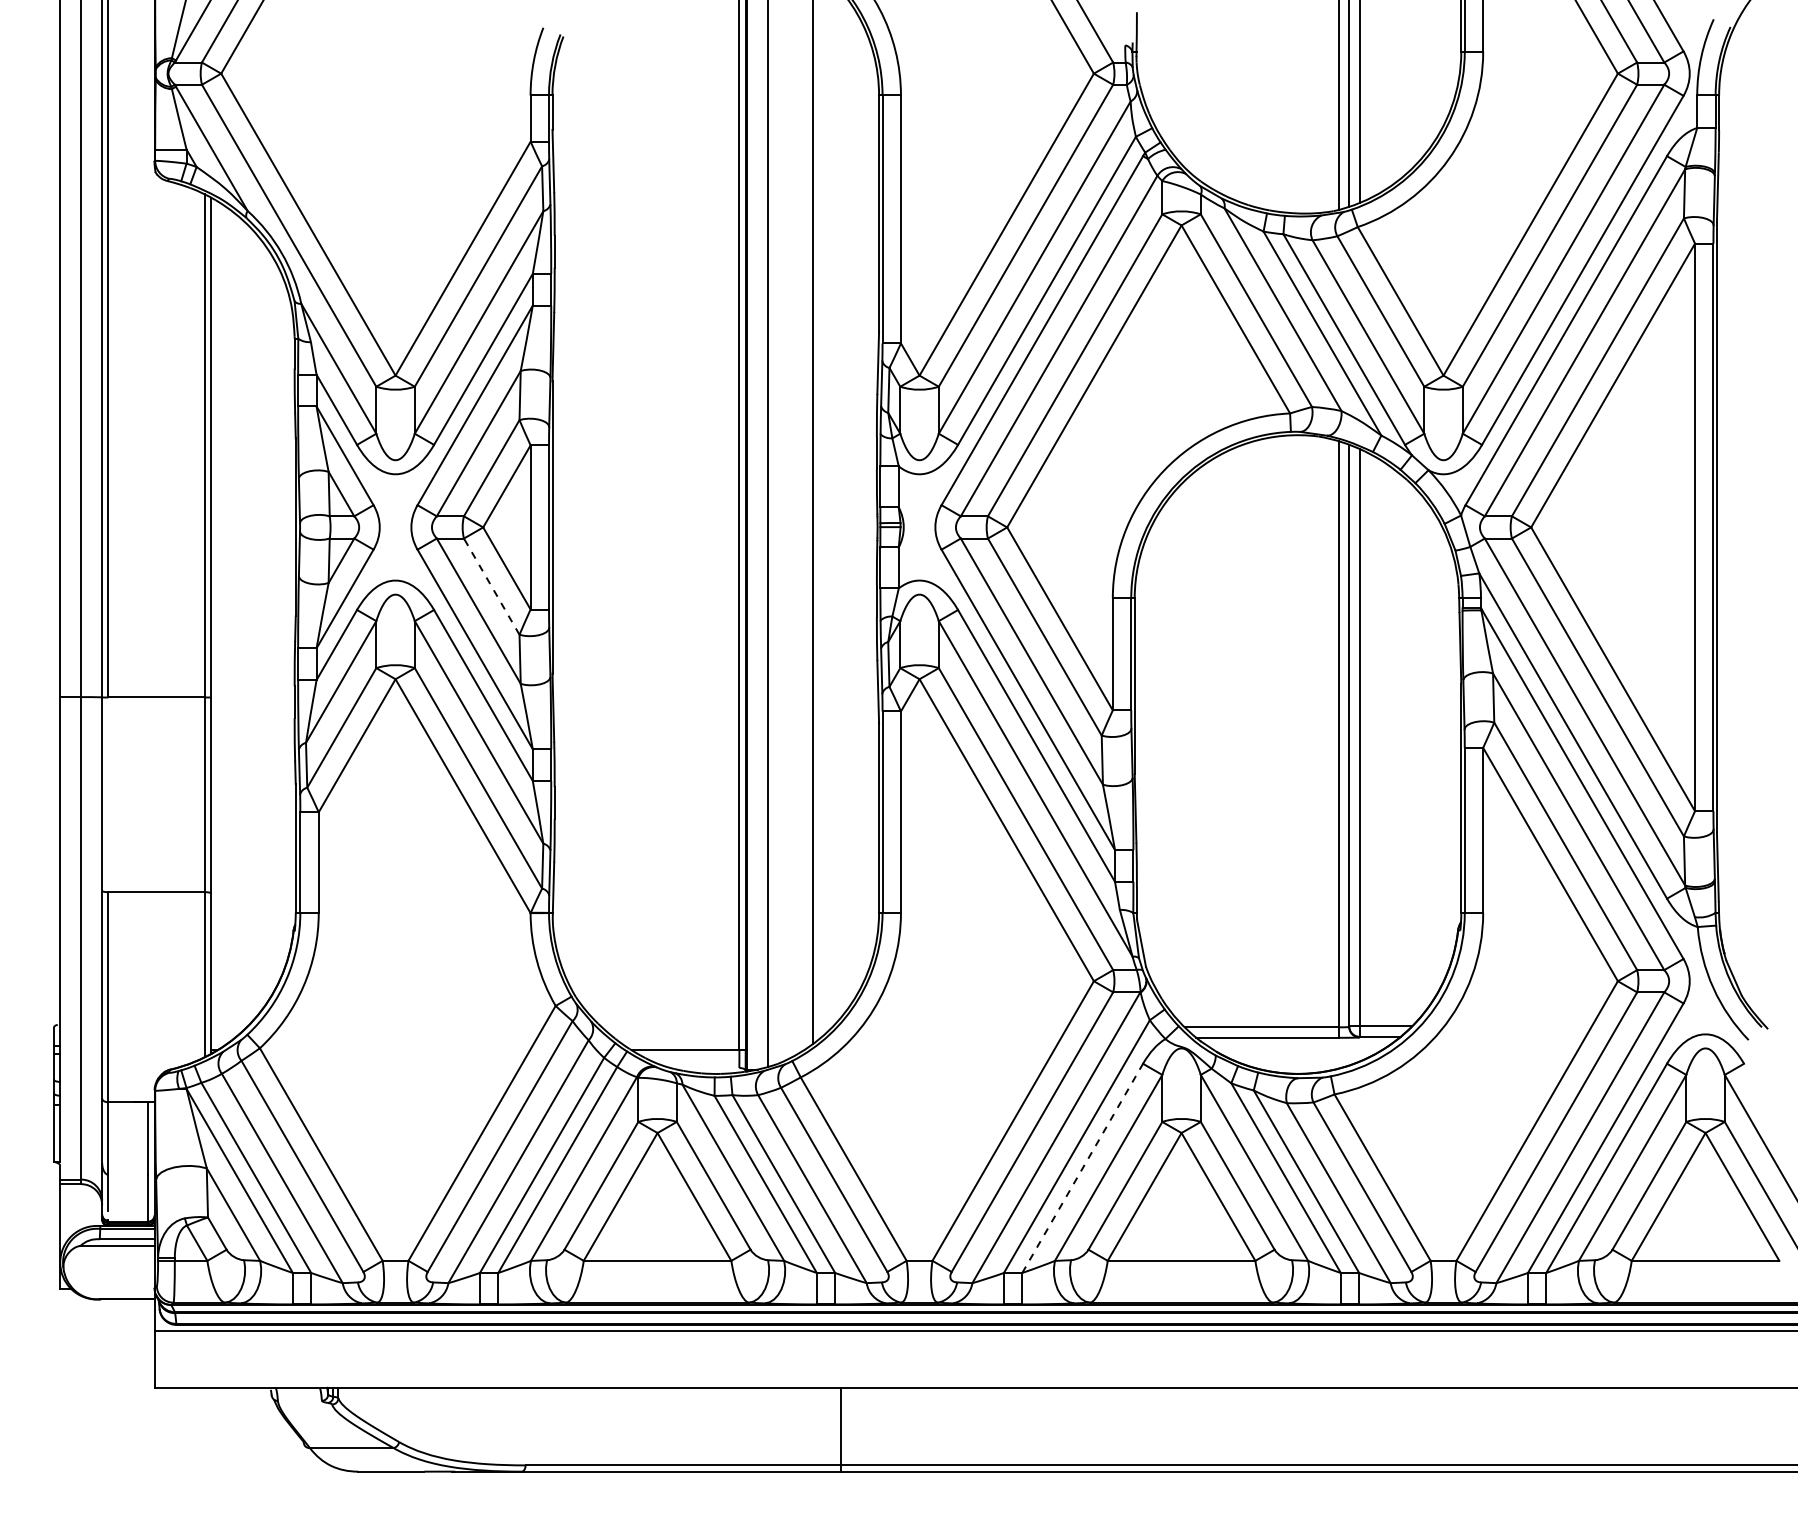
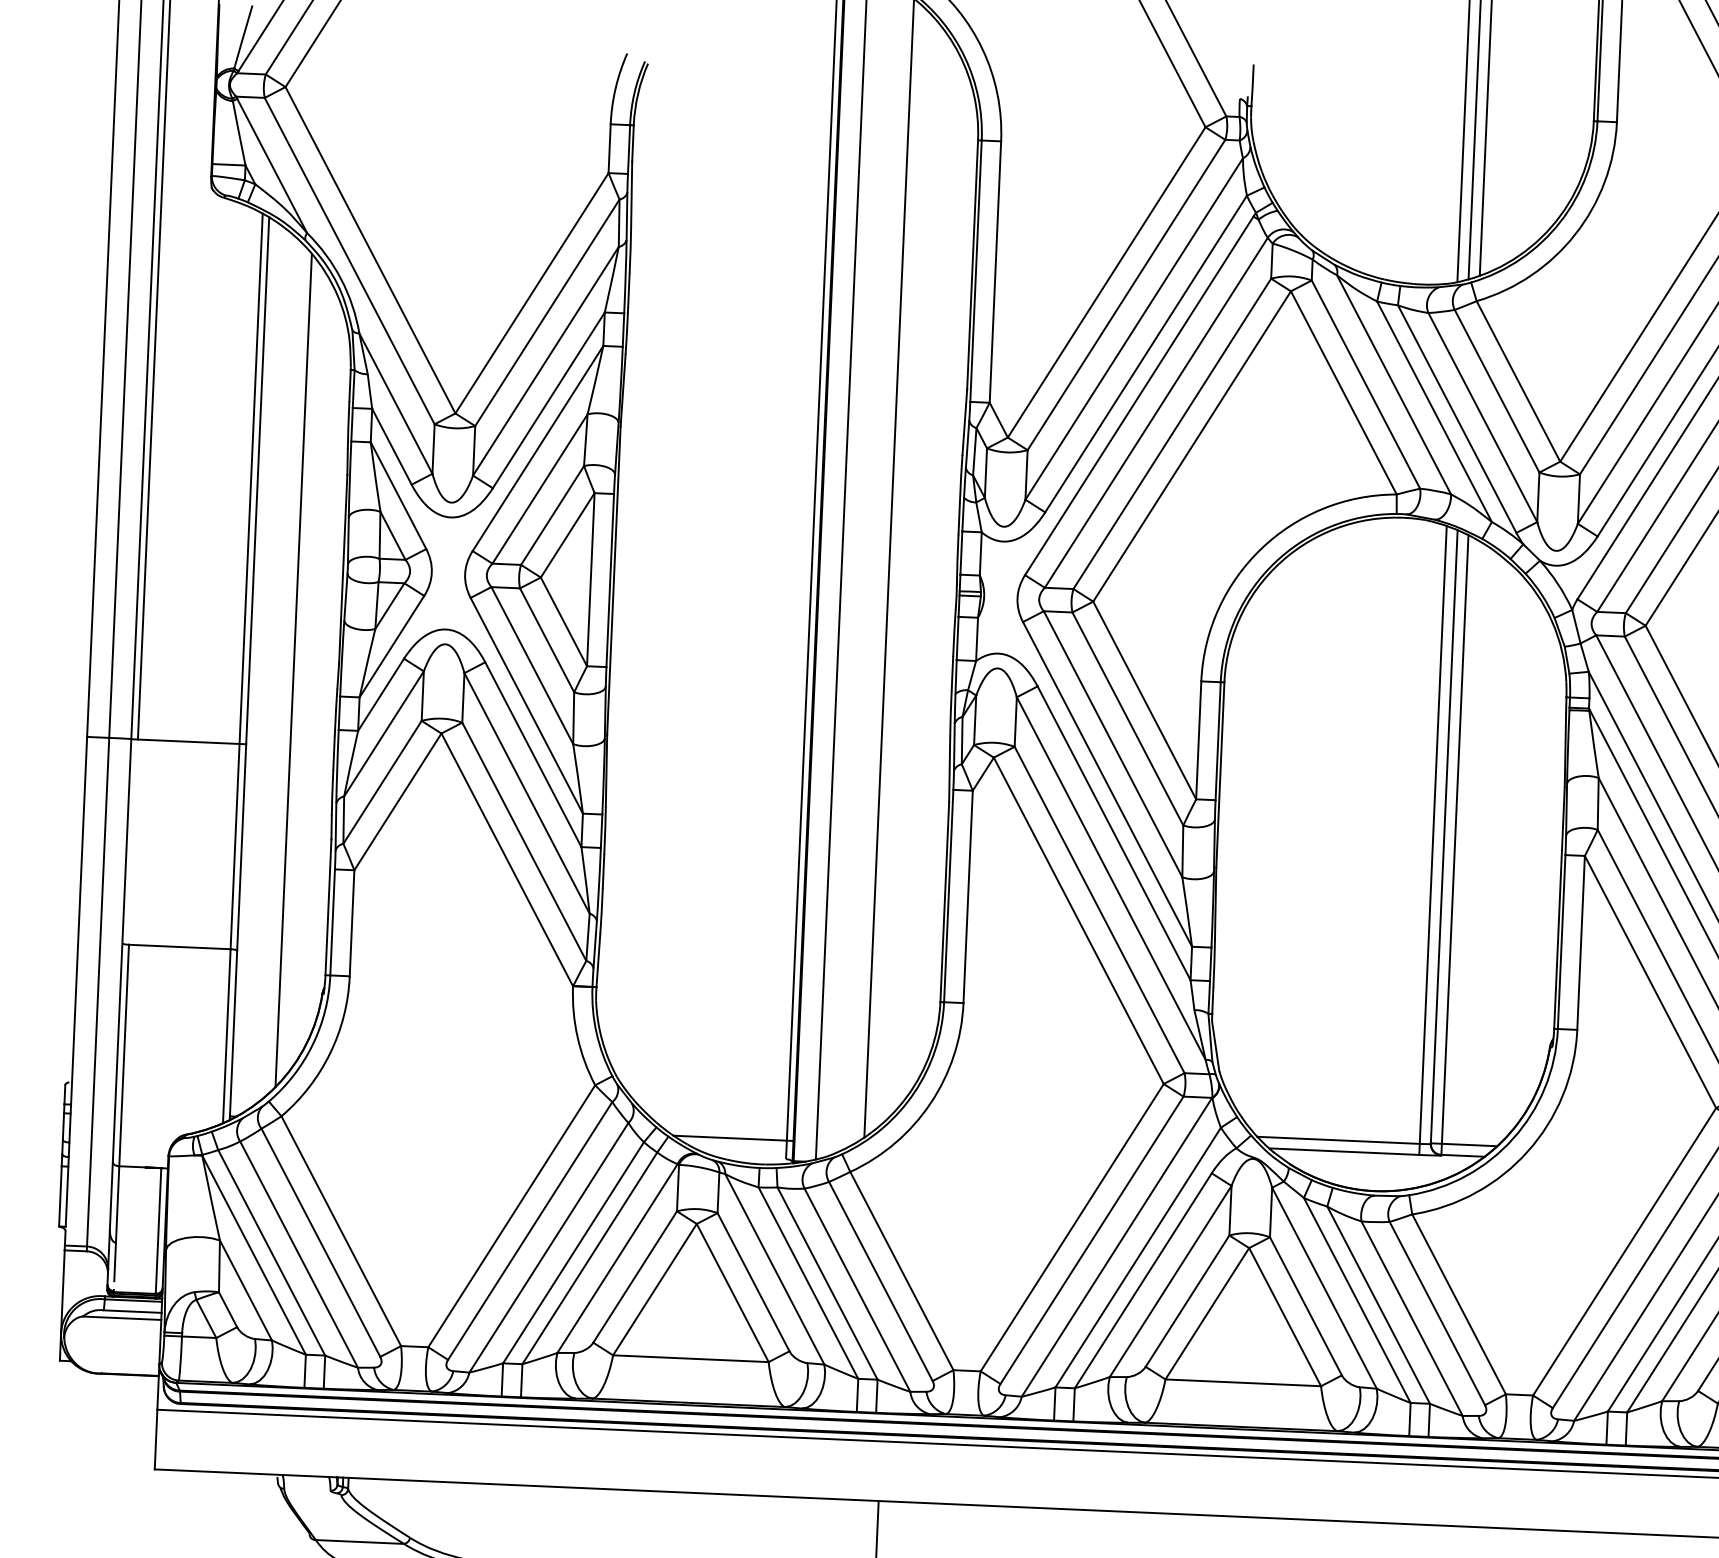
line: (491, 586) -> (546, 640), dashed -> solid
line: (253, 625) -> (294, 670), added
line: (1082, 1168) -> (1143, 1280), dashed -> solid

